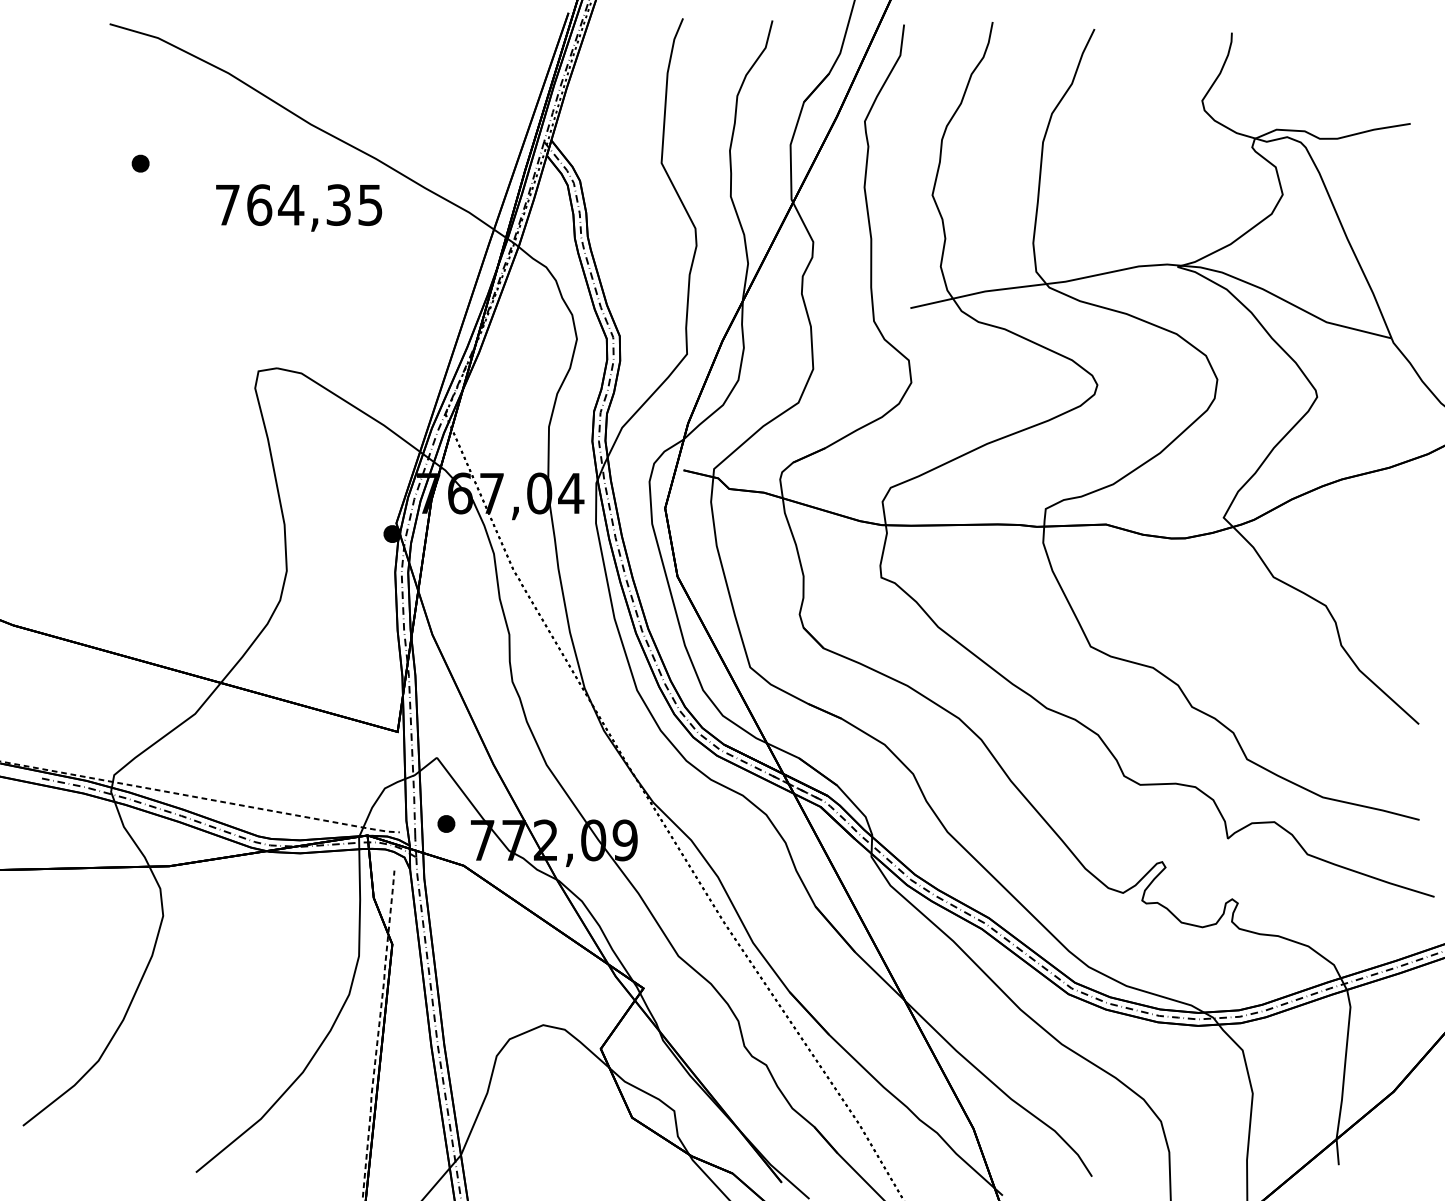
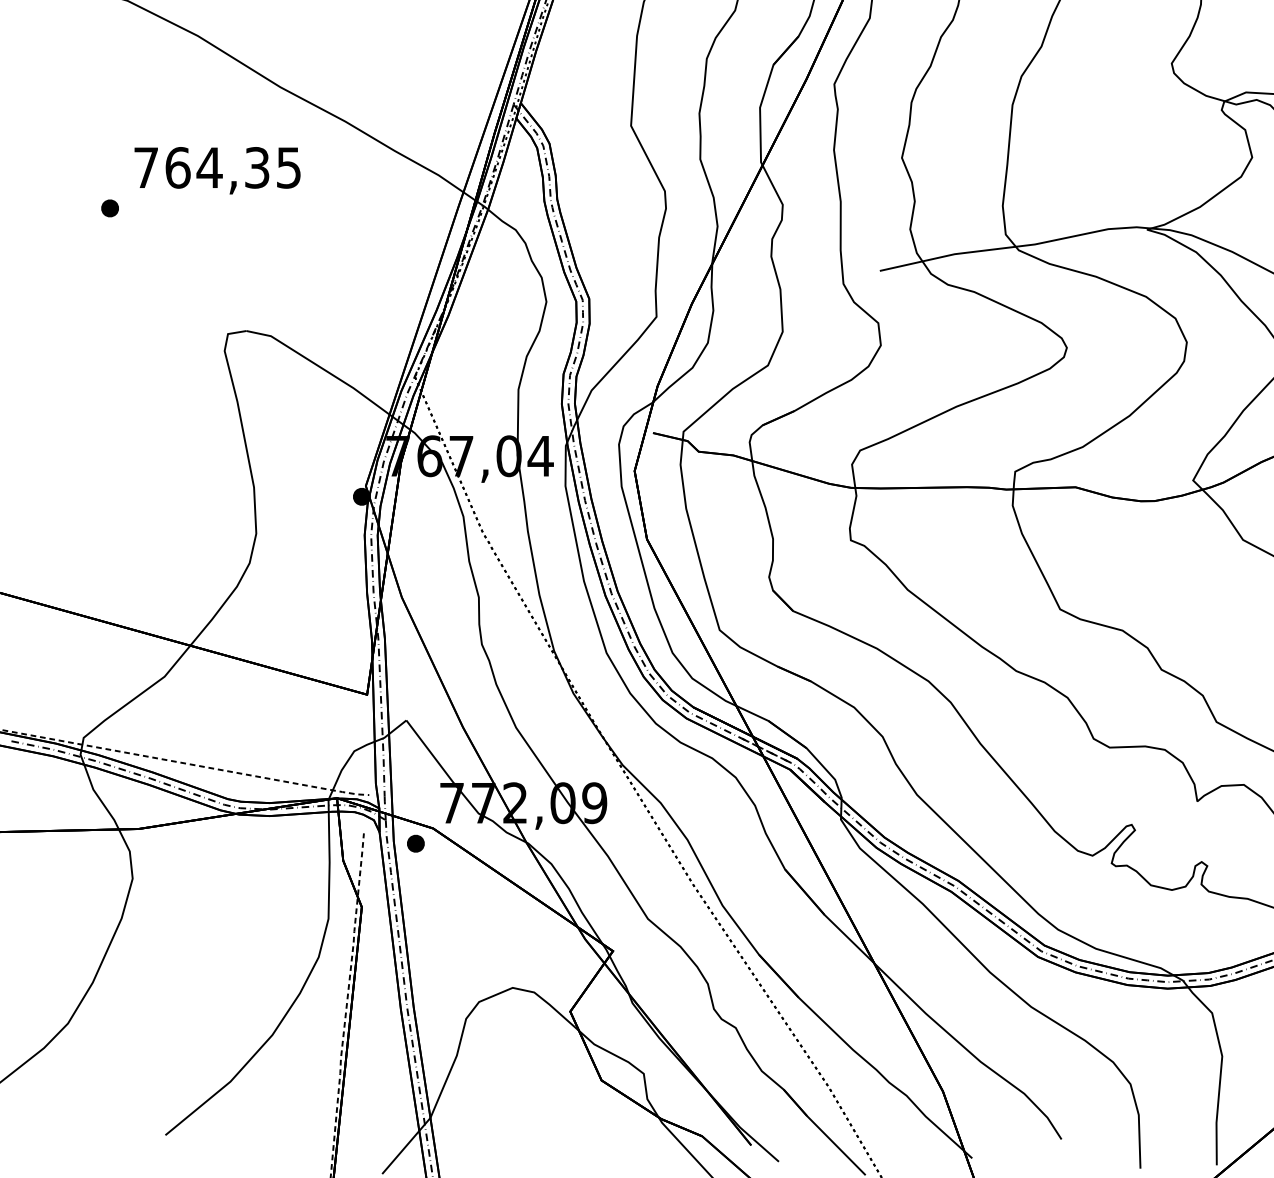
part: (140, 163) -> (109, 208), moved
text: (299, 207) -> (217, 170), moved
part: (446, 823) -> (415, 843), moved

